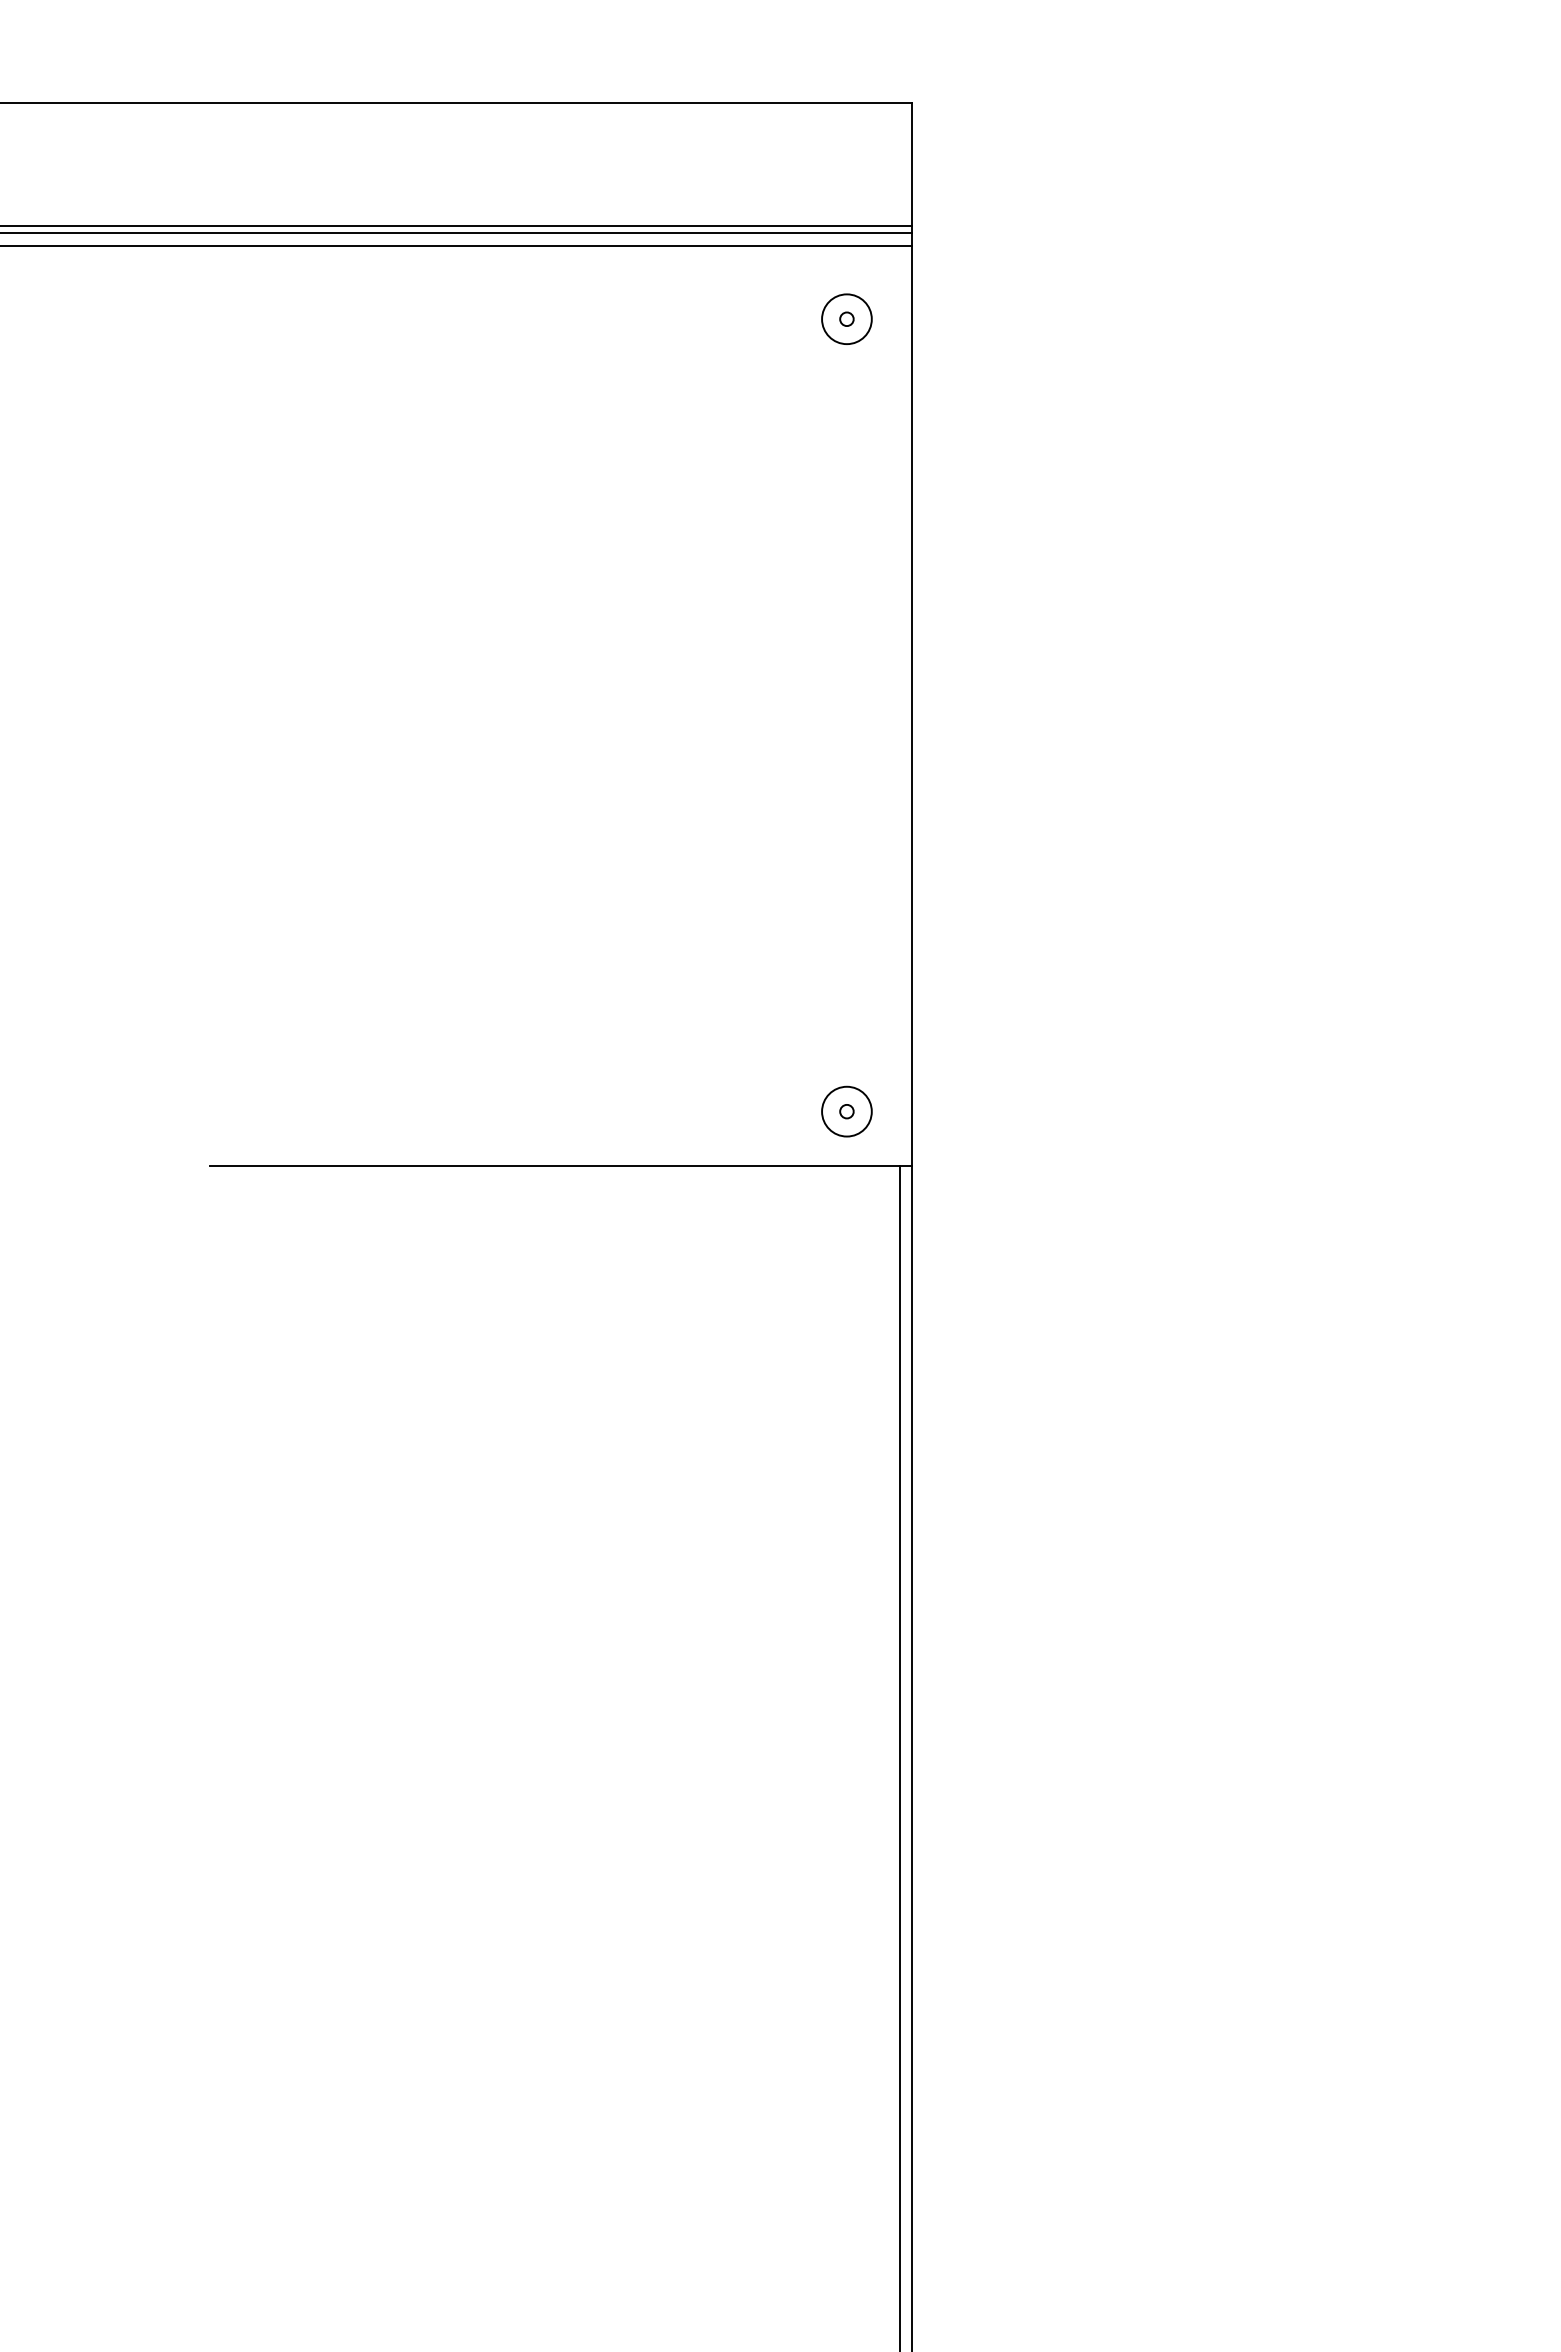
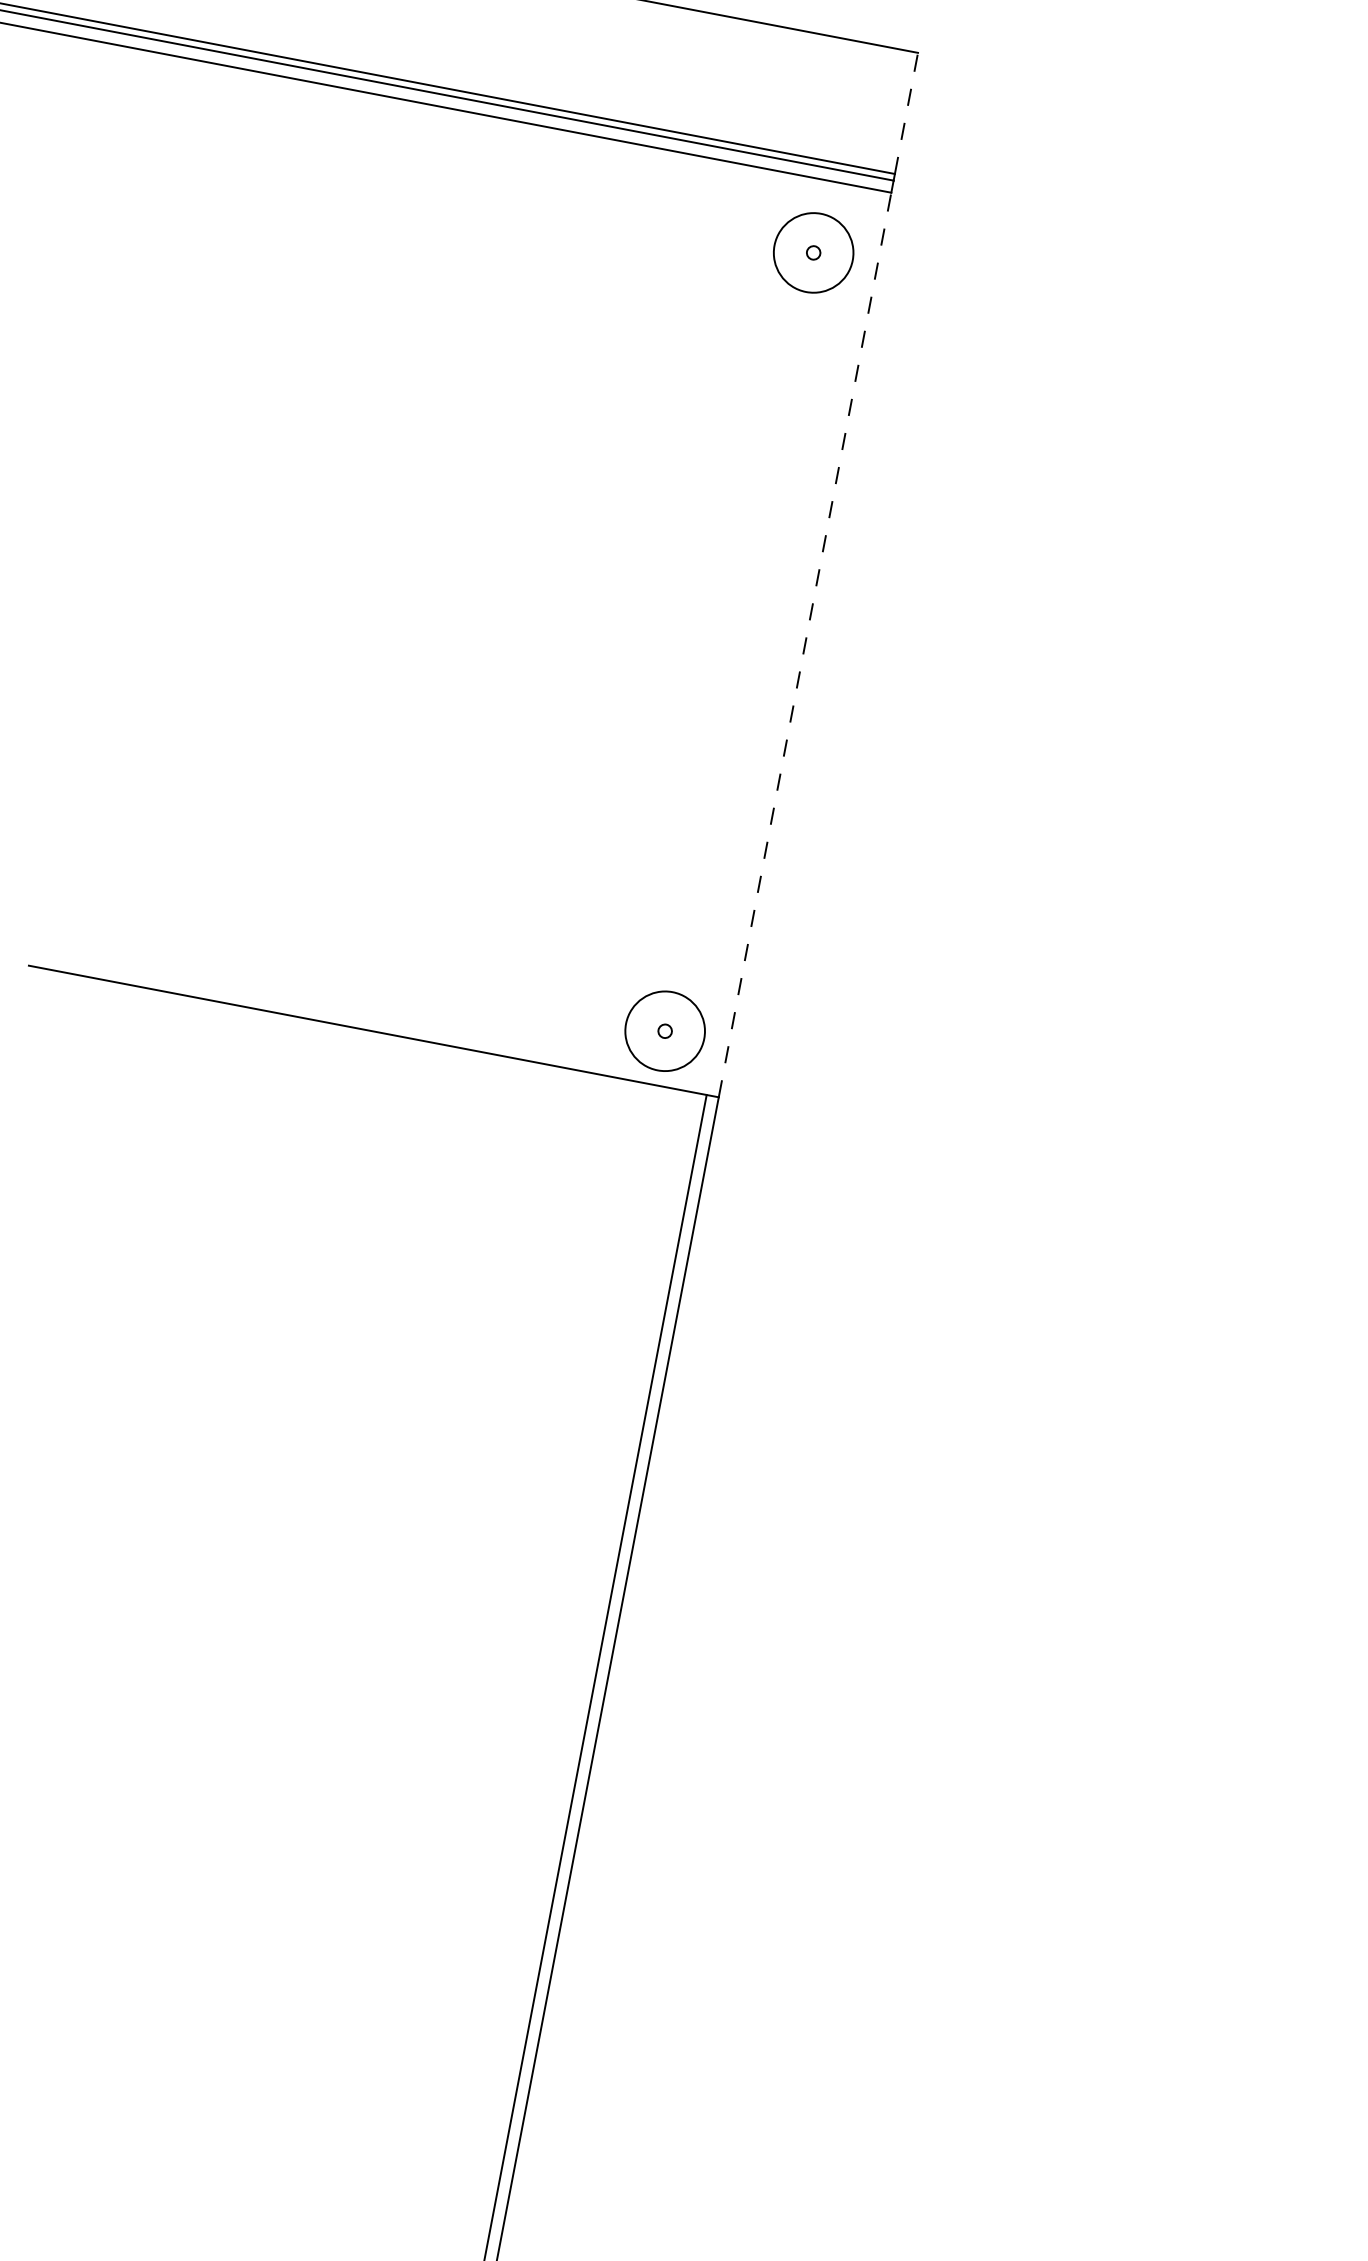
line: (911, 164) -> (906, 112), solid -> dashed
circle: (846, 319) -> (813, 253), size x1.6
line: (911, 705) -> (804, 644), solid -> dashed
circle: (846, 1111) -> (664, 1031), size x1.6

